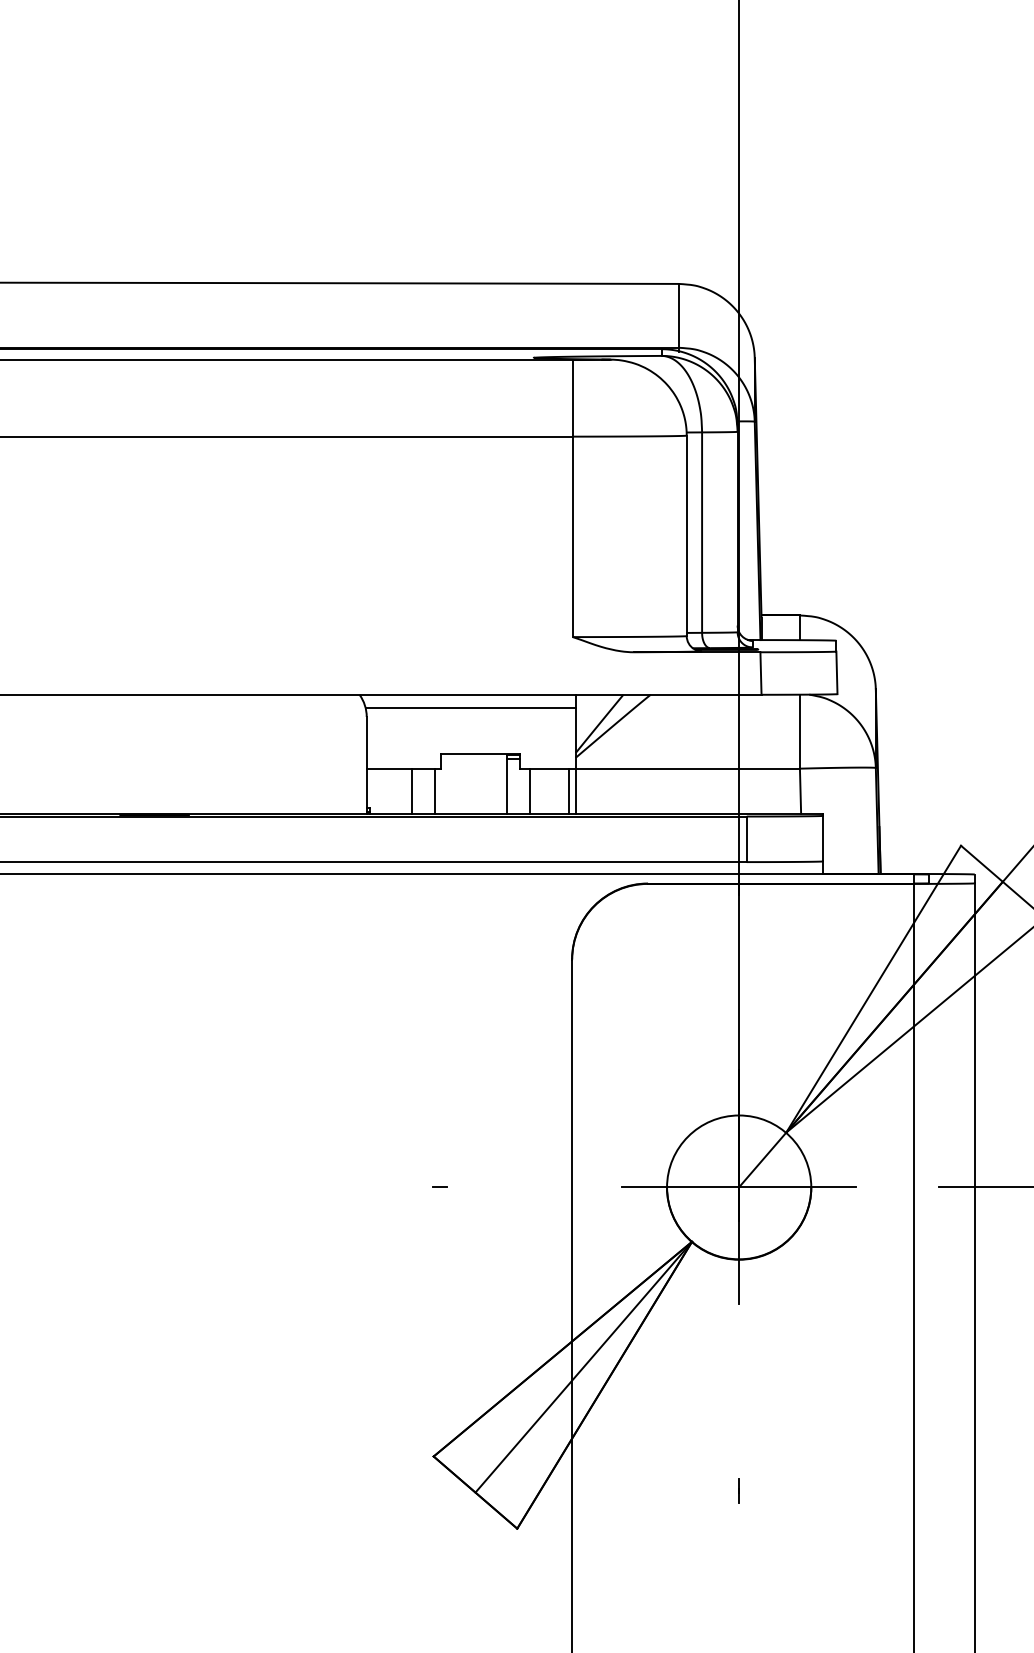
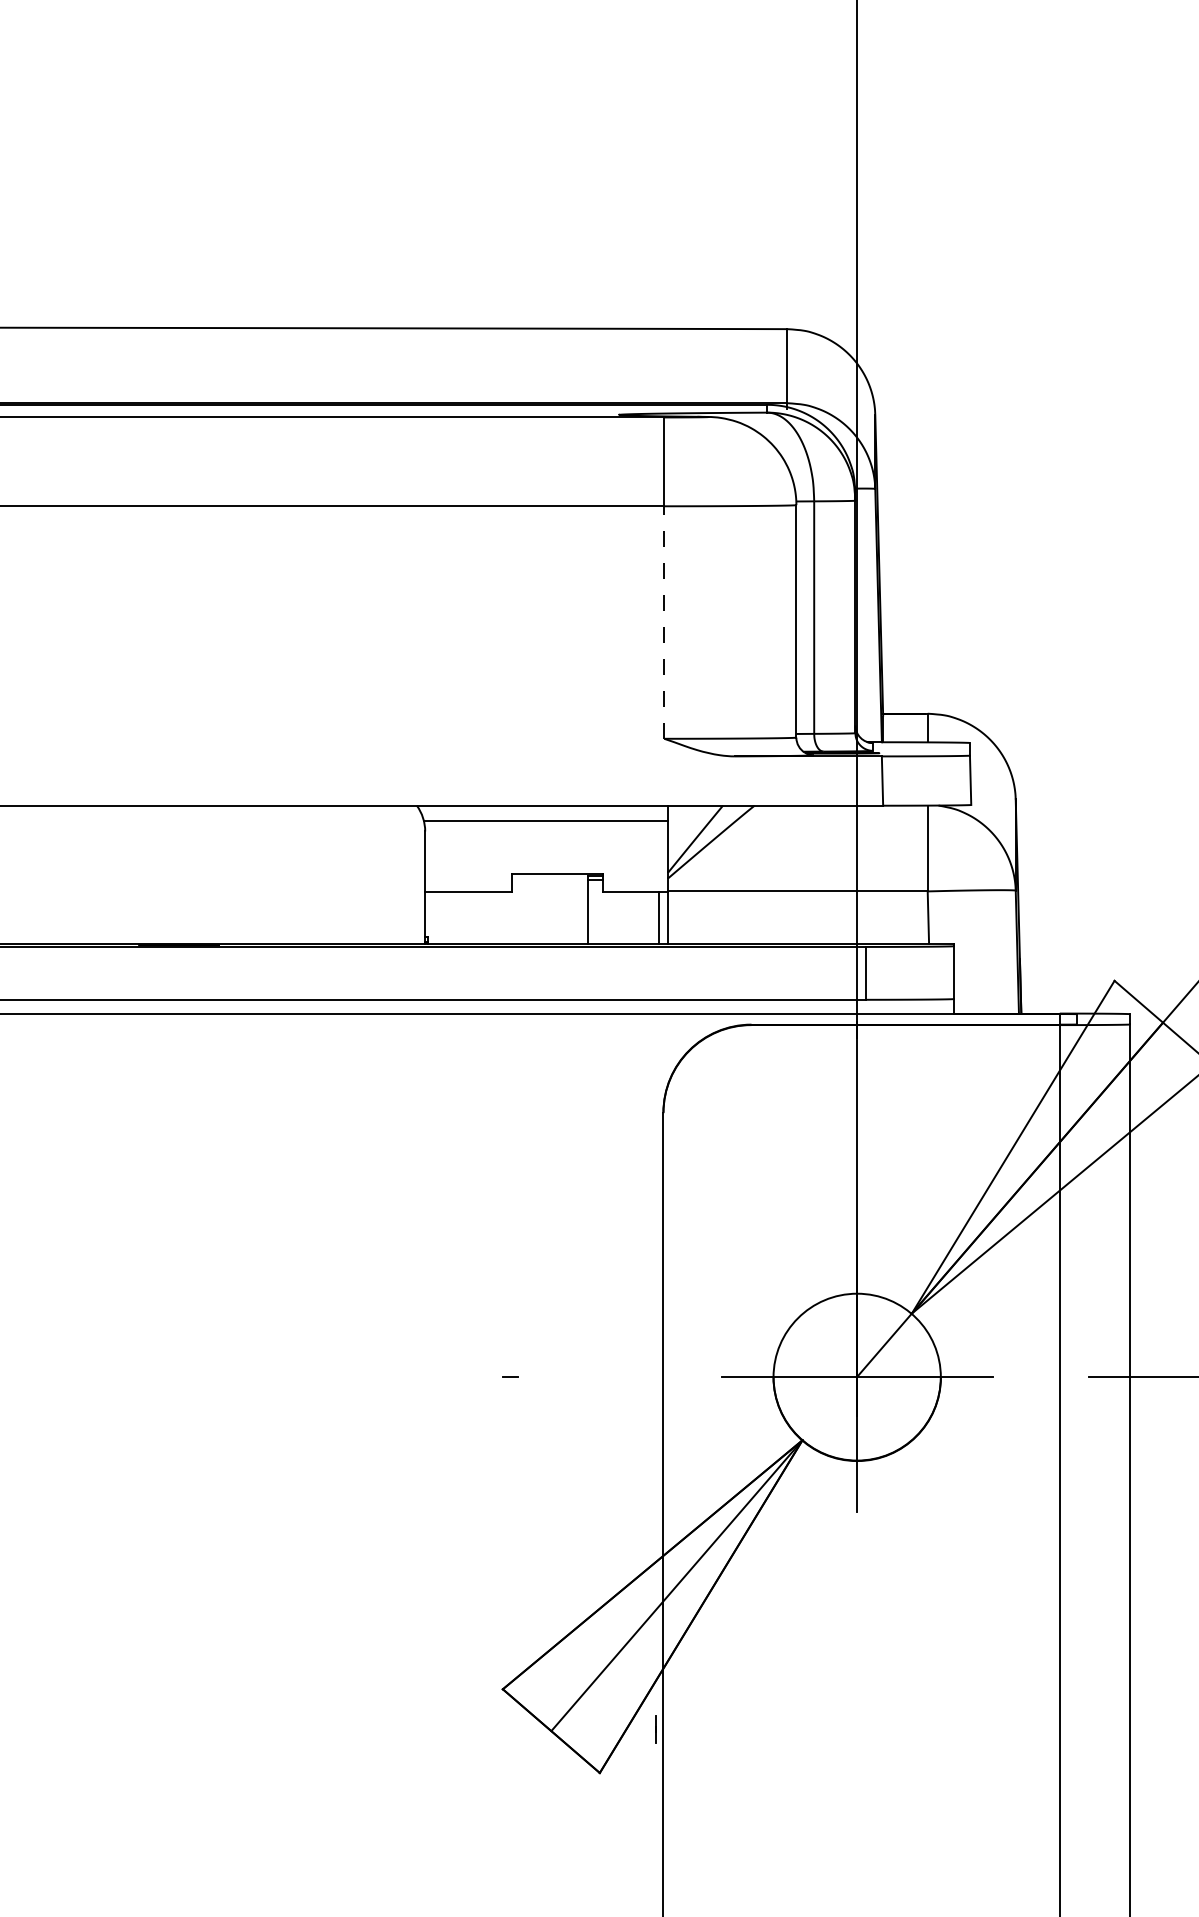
line: (573, 536) -> (664, 622), solid -> dashed
line: (411, 791) -> (477, 917), removed
line: (435, 791) -> (504, 917), removed
line: (529, 791) -> (614, 917), removed
line: (738, 1491) -> (655, 1729), moved

